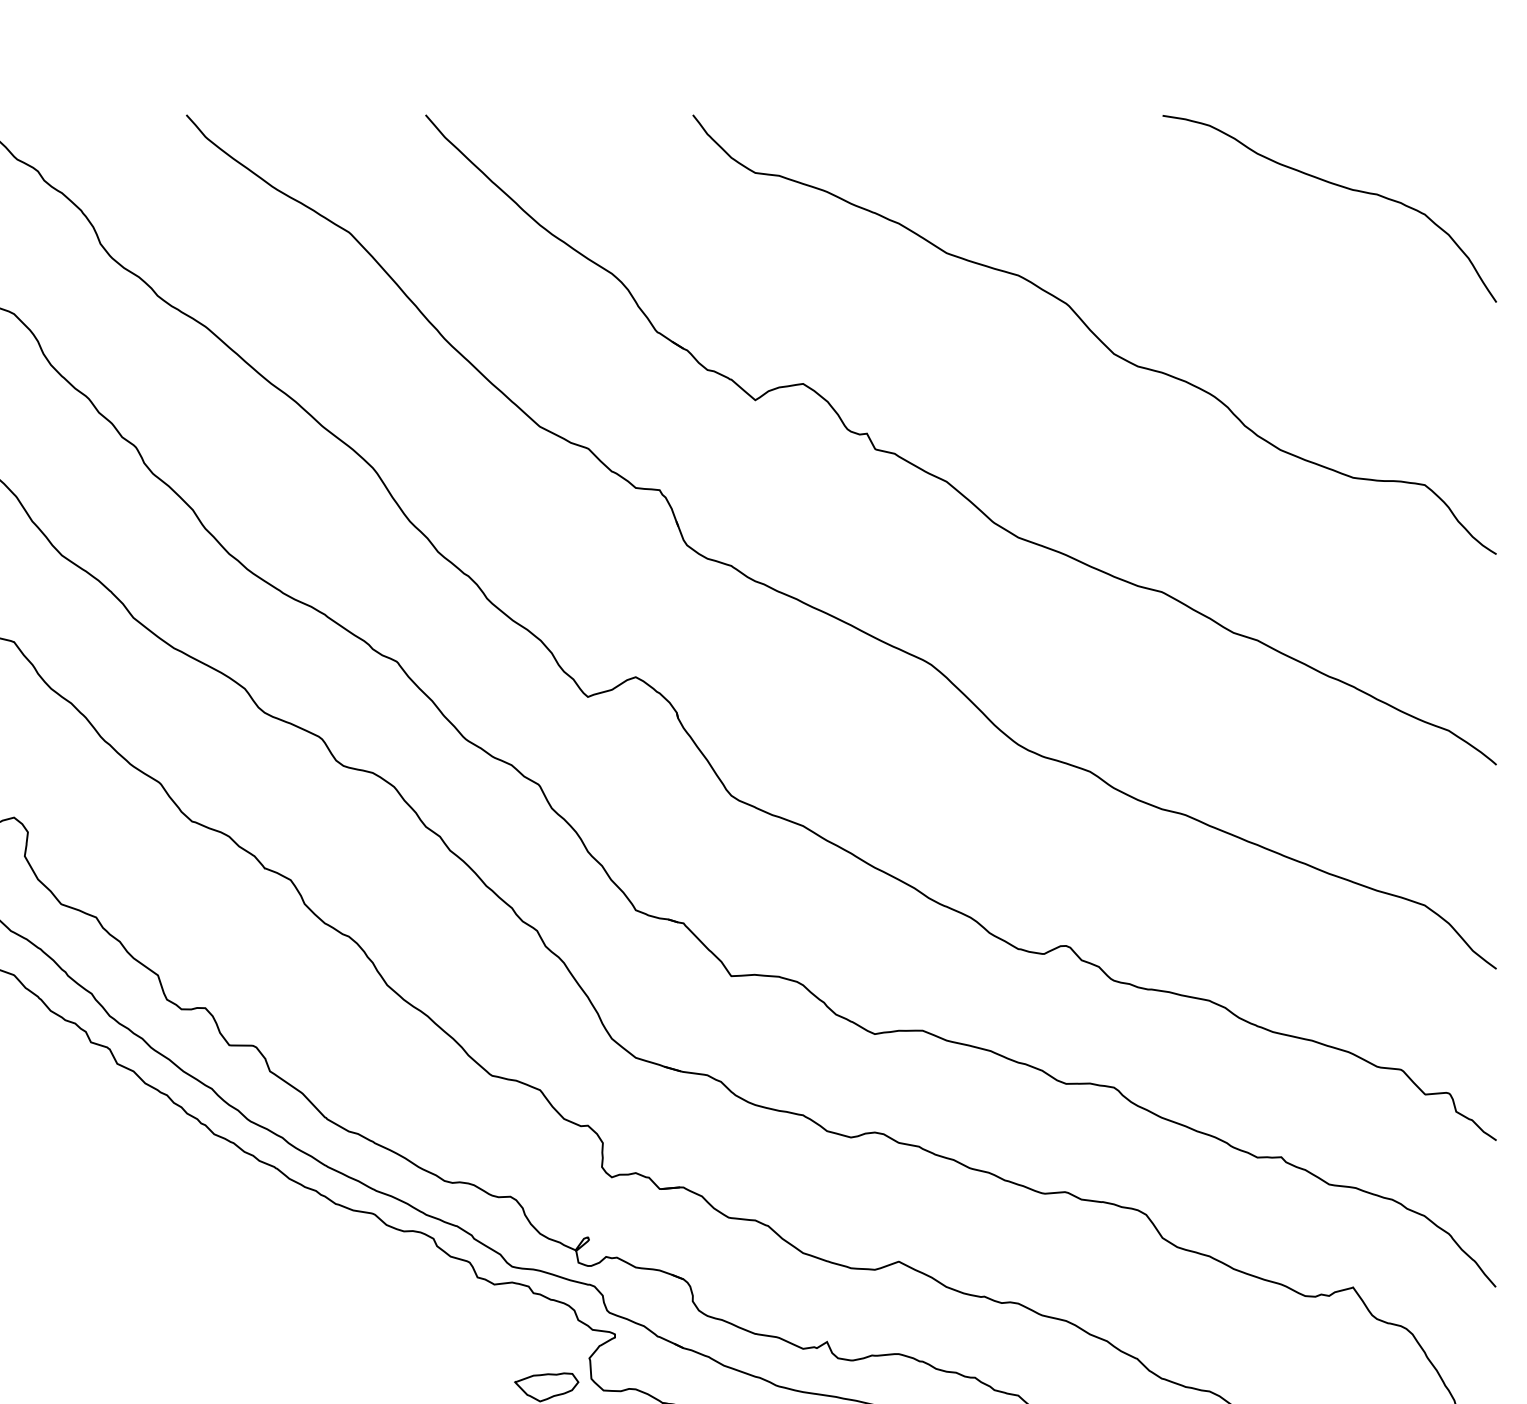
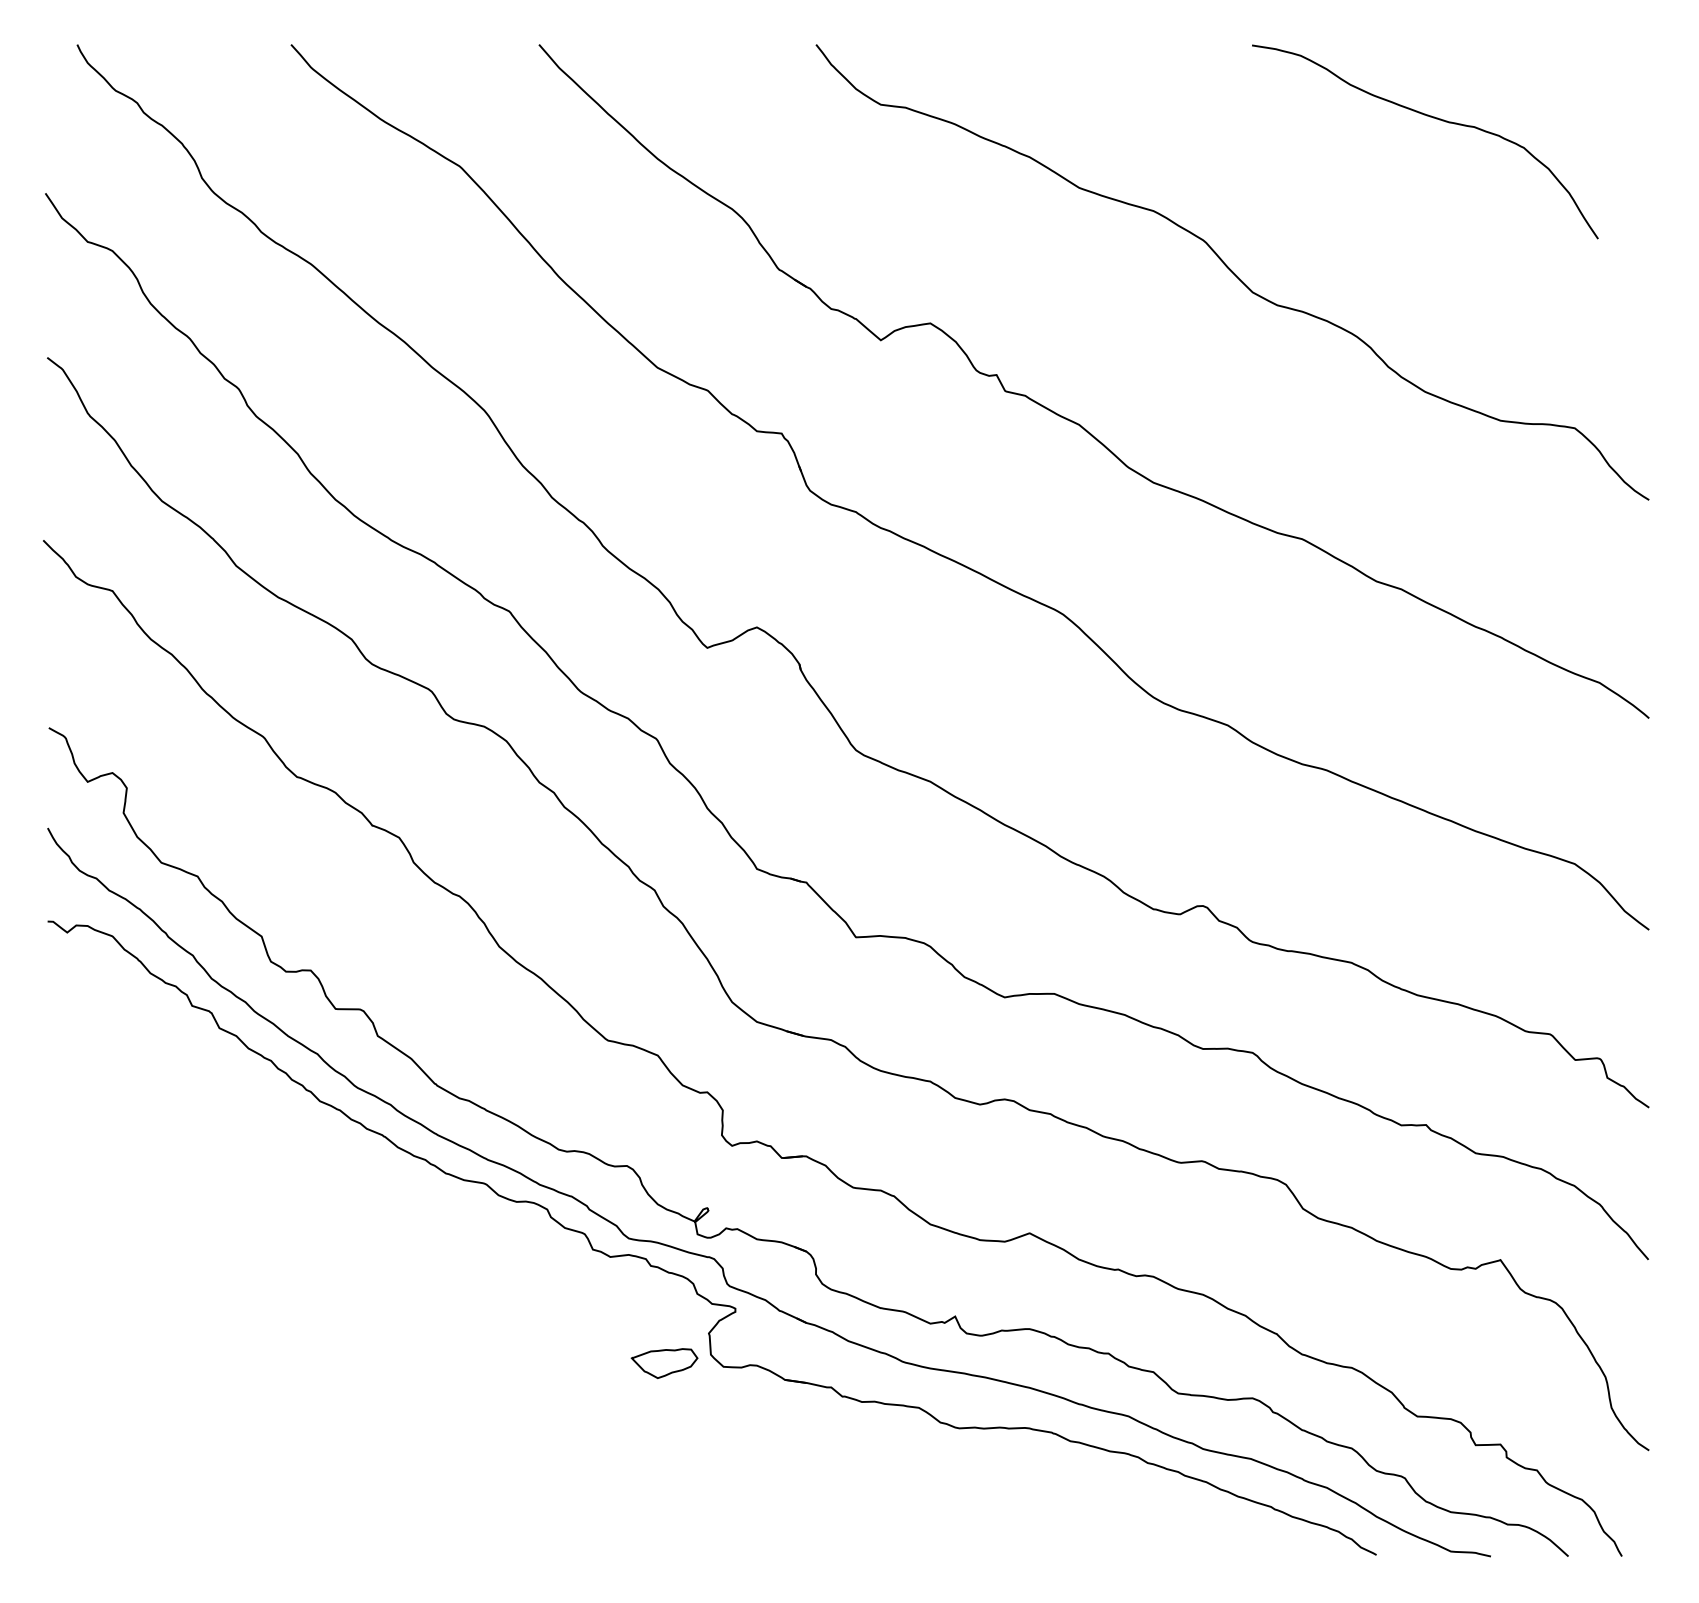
curve: (1337, 186) -> (1433, 118), moved

